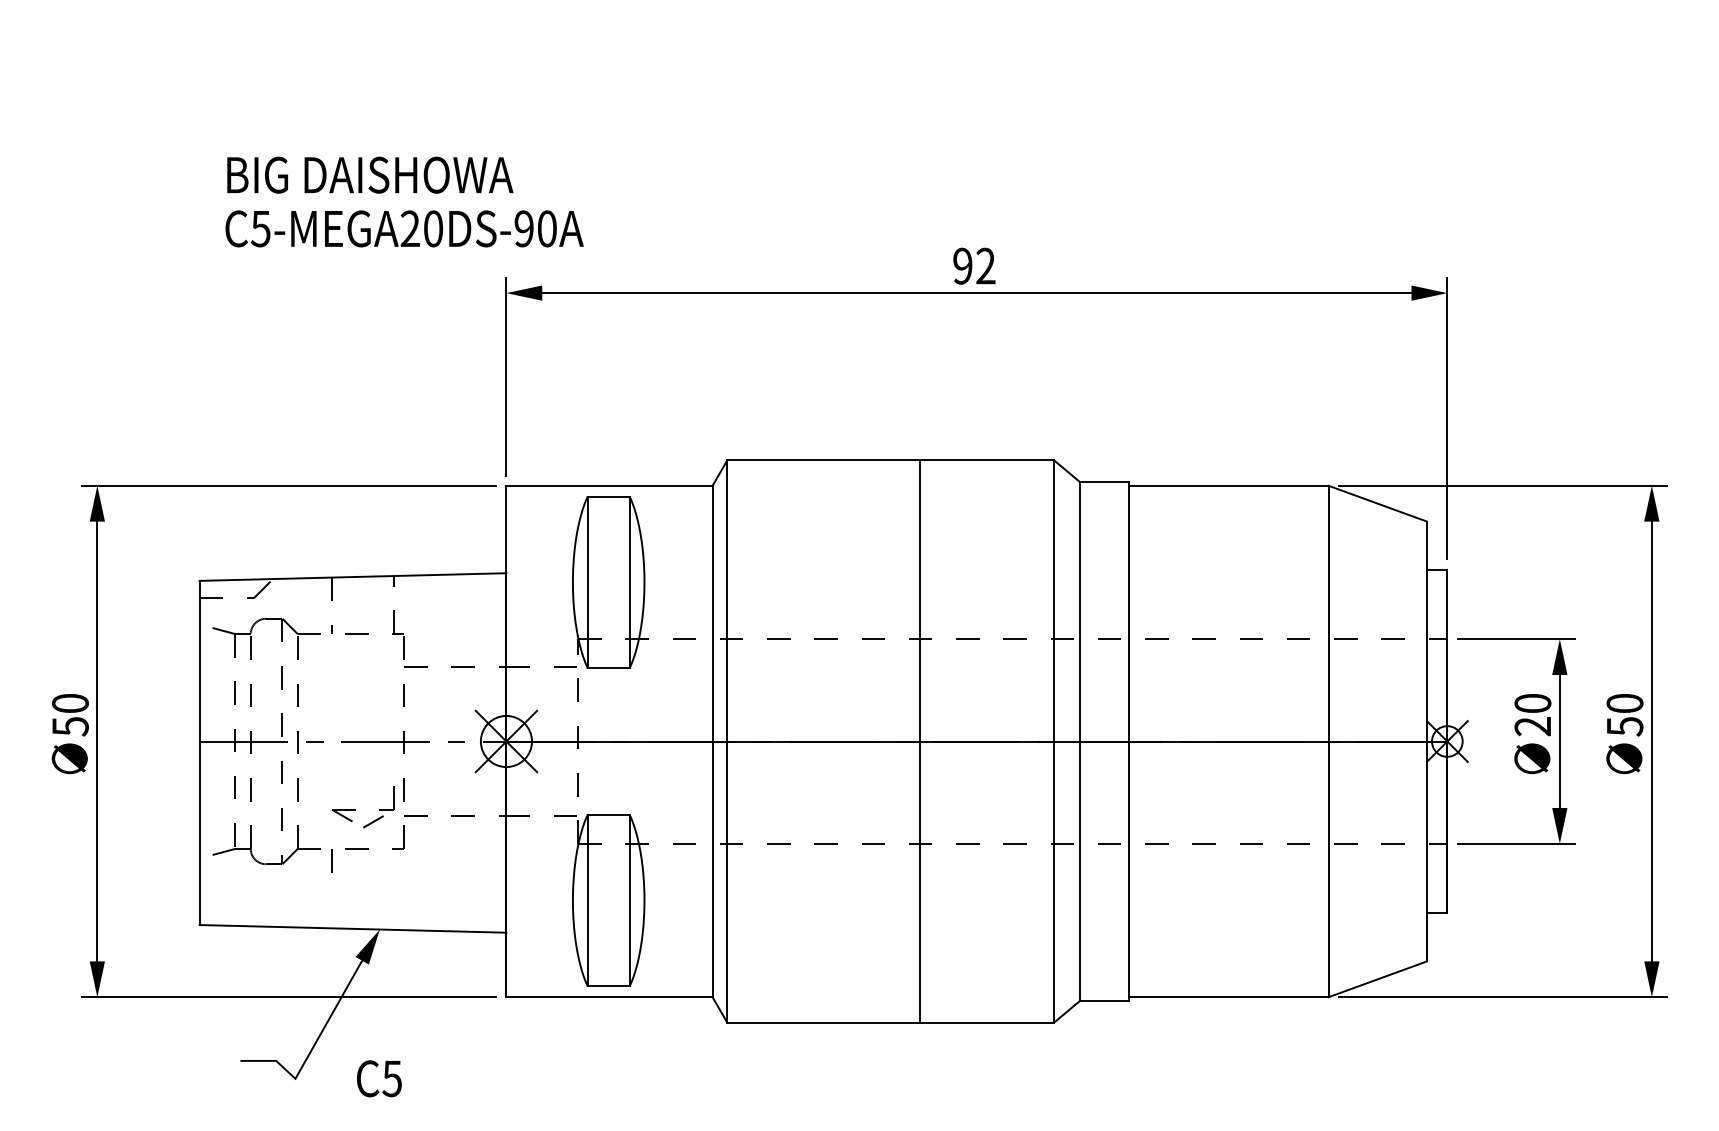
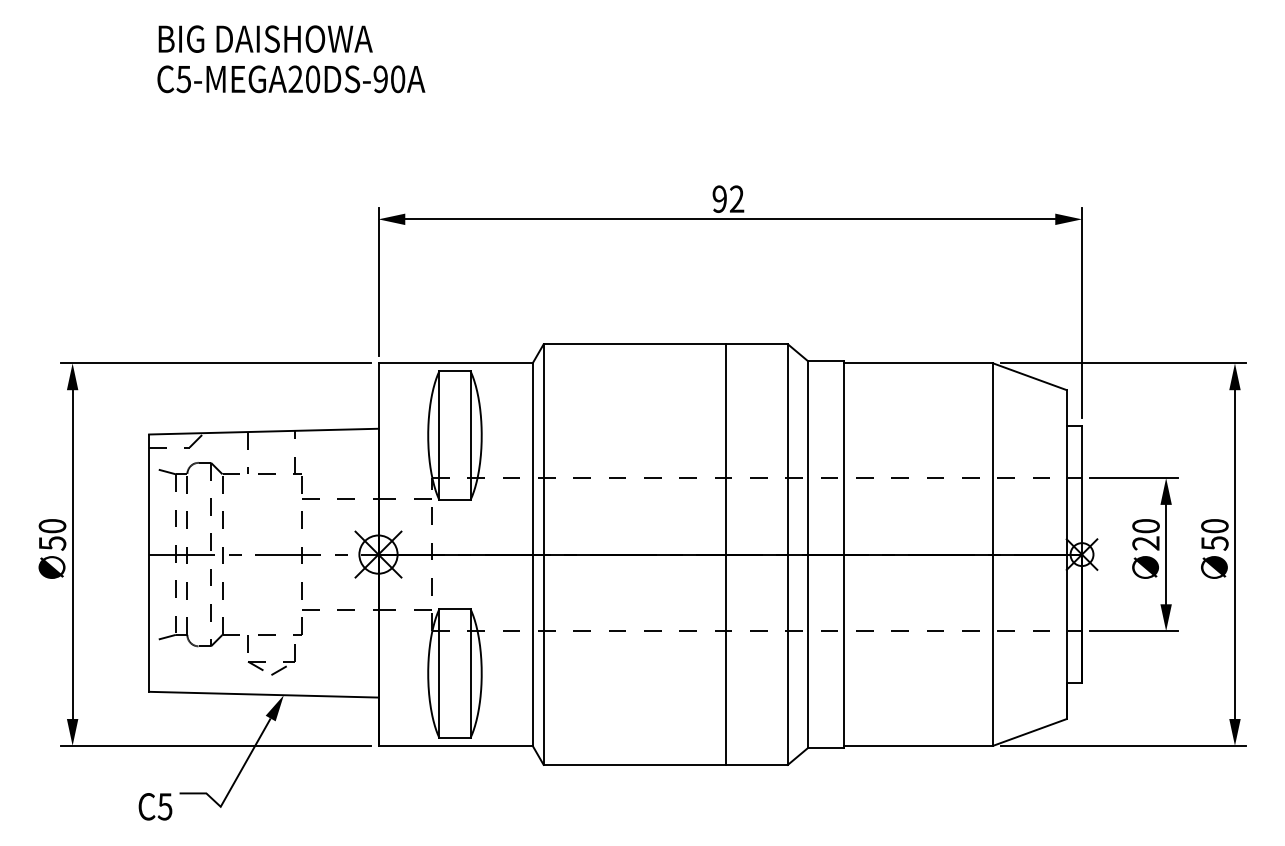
text: (404, 202) -> (291, 59), moved
line: (919, 741) -> (726, 554), moved
part: (355, 809) -> (265, 661), moved
text: (379, 1078) -> (155, 806), moved

